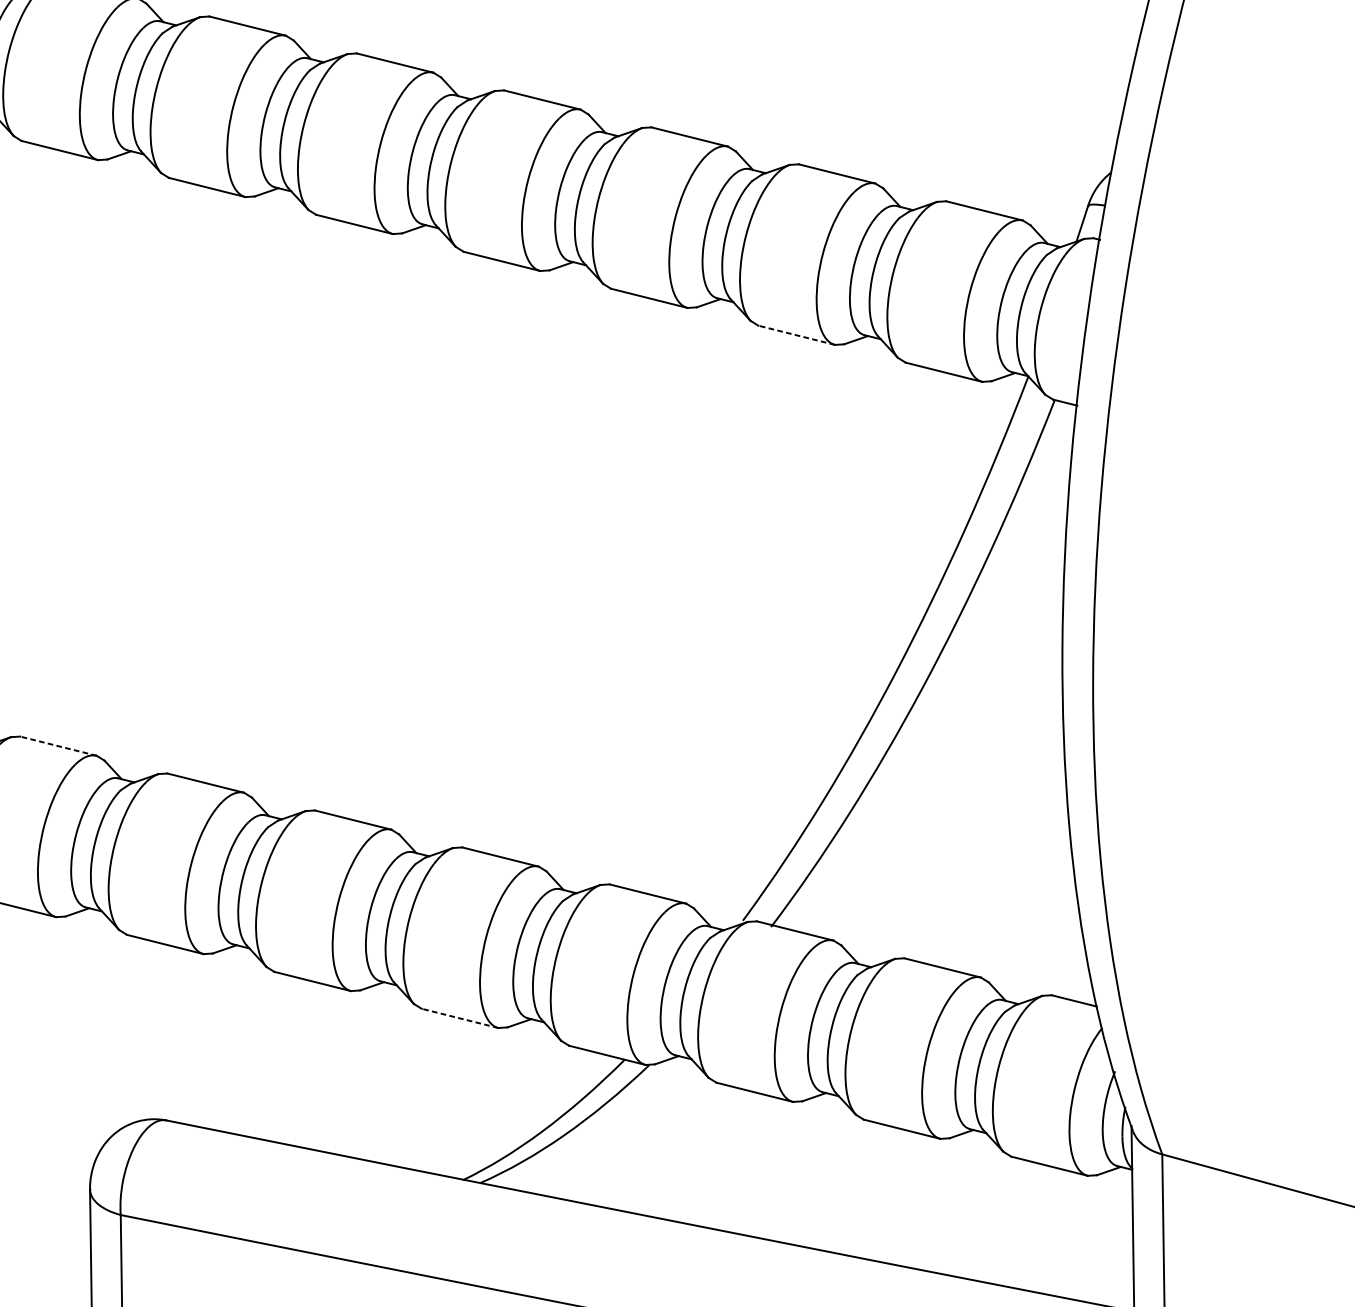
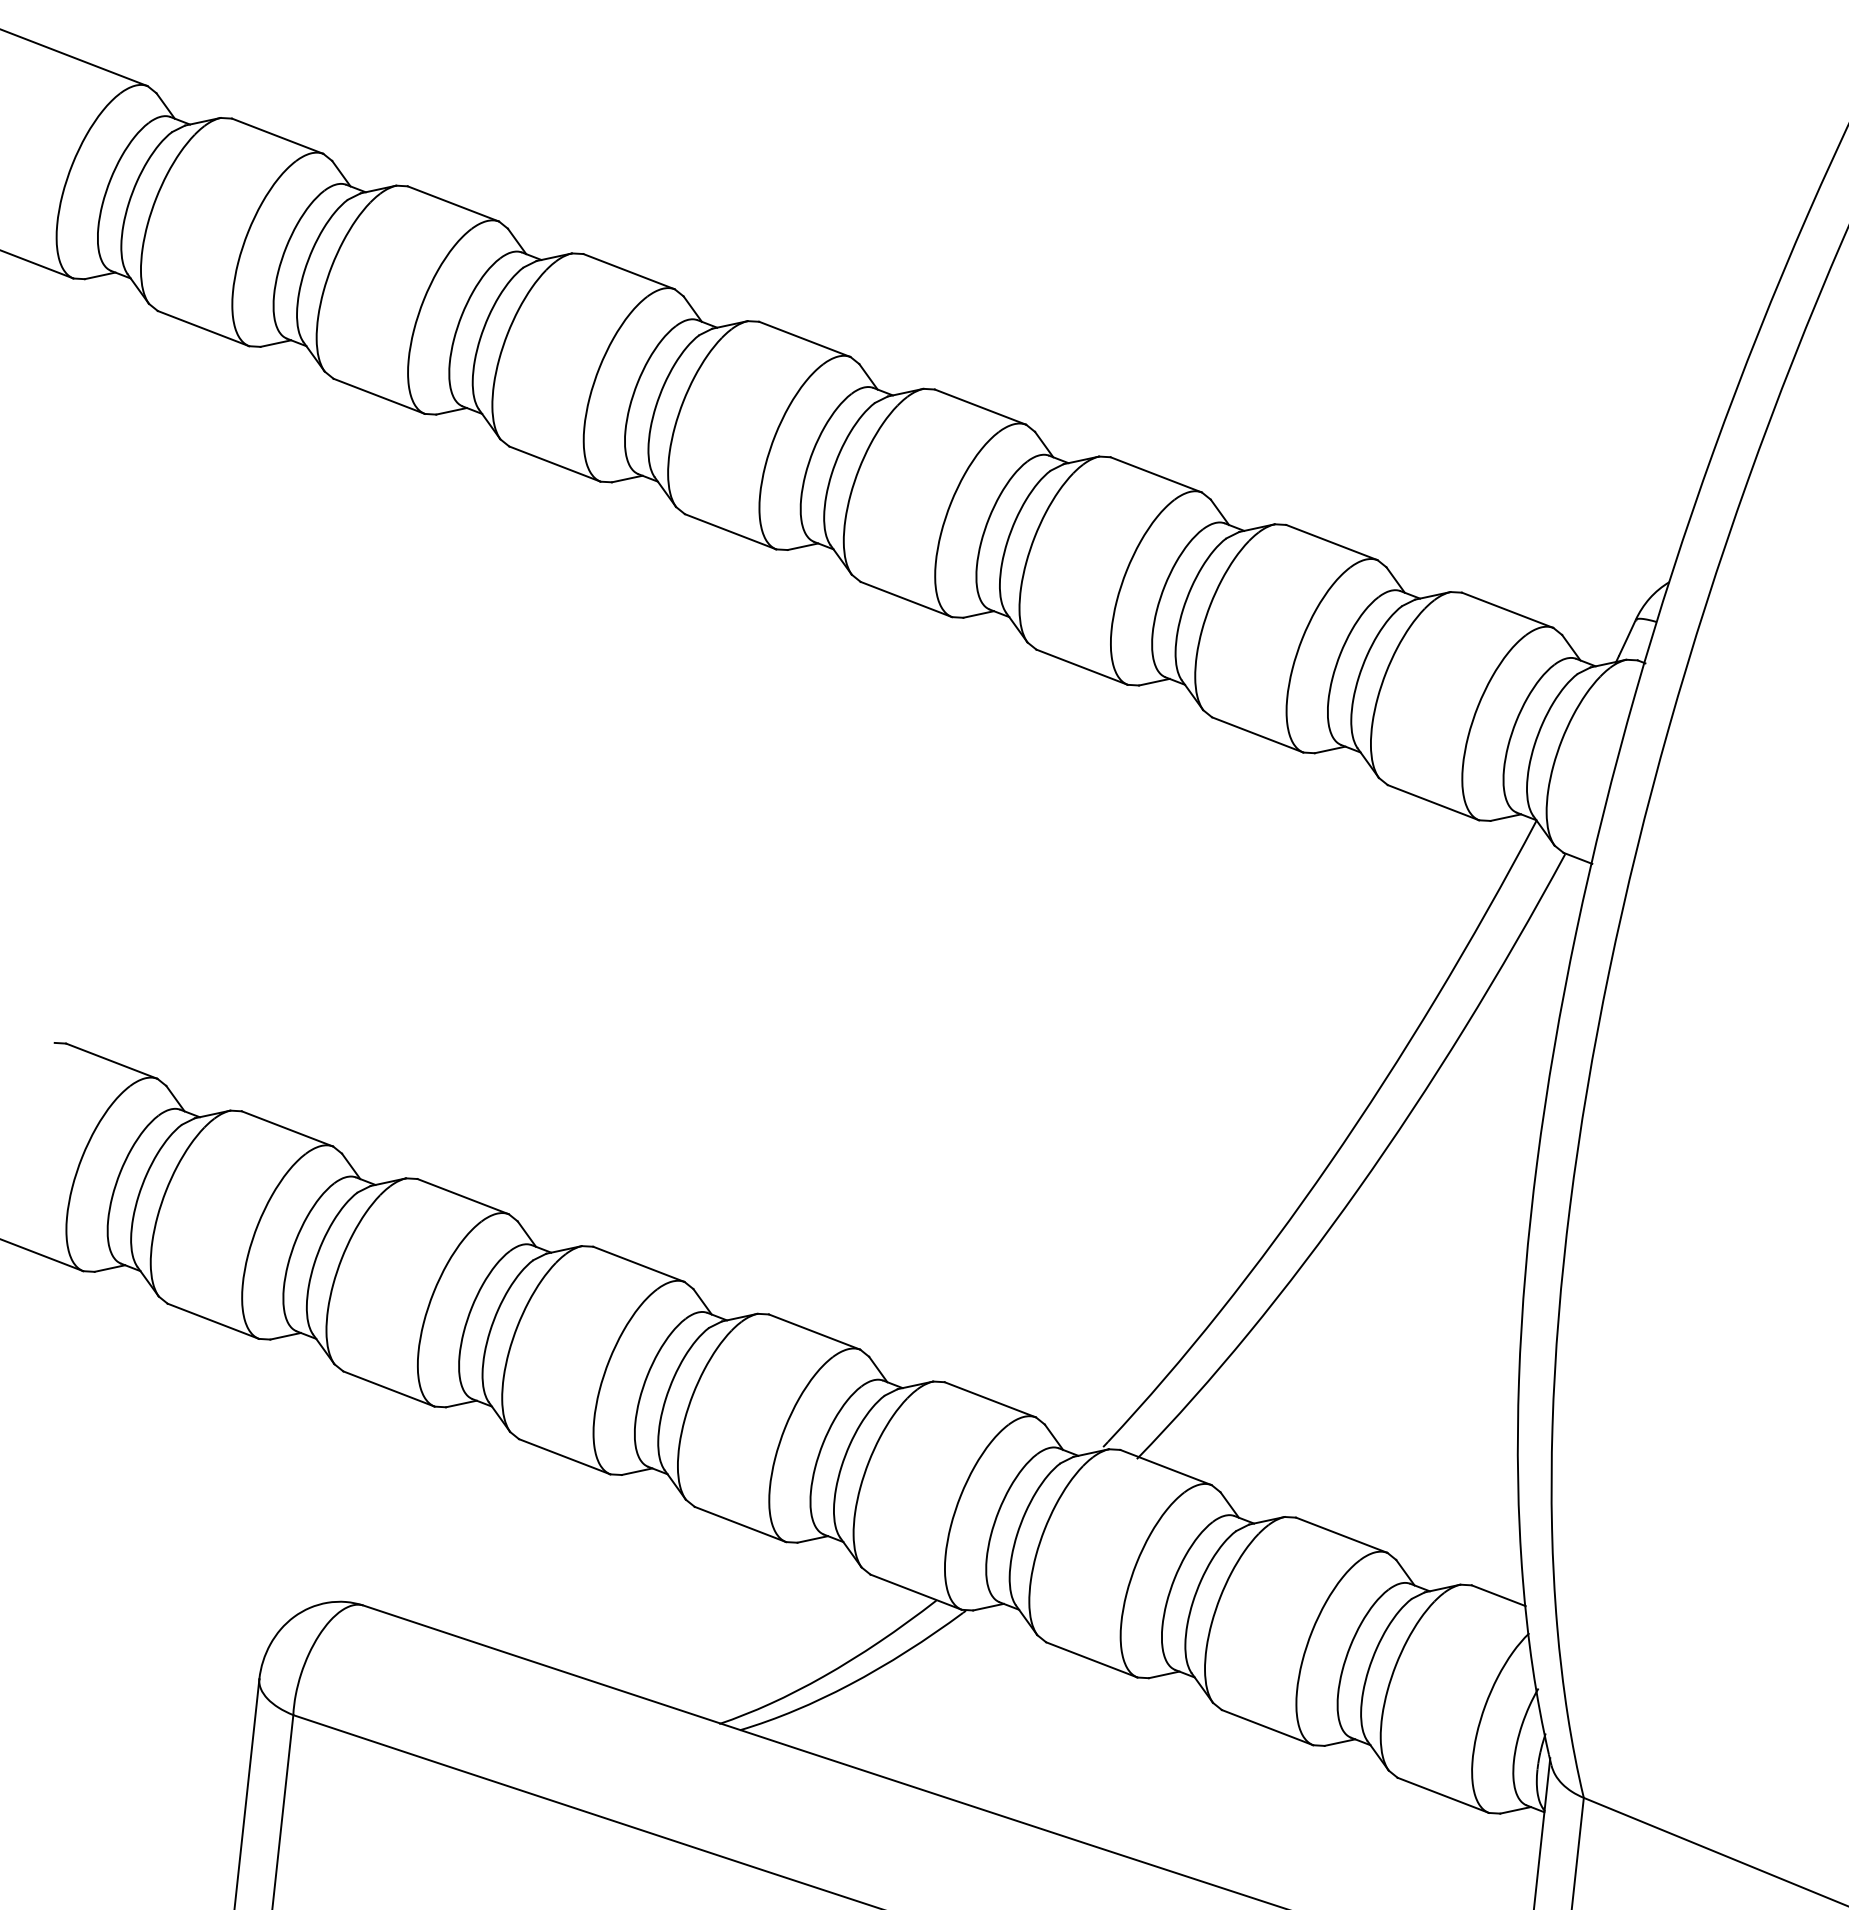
line: (796, 334) -> (1257, 734), dashed -> solid
line: (58, 745) -> (287, 1128), dashed -> solid
line: (460, 1018) -> (740, 1524), dashed -> solid

